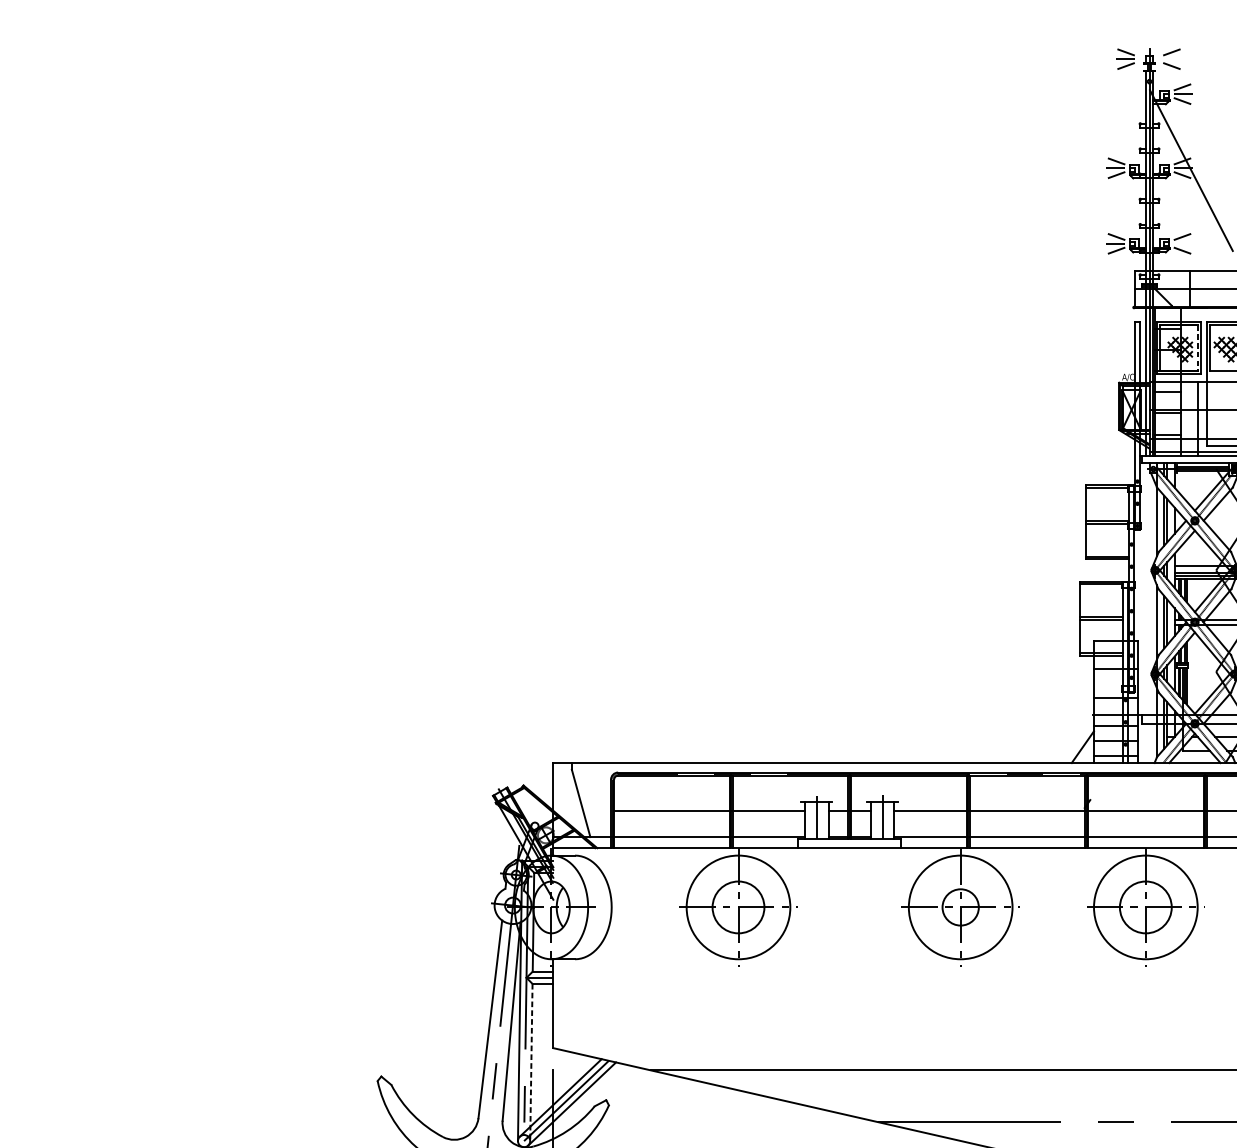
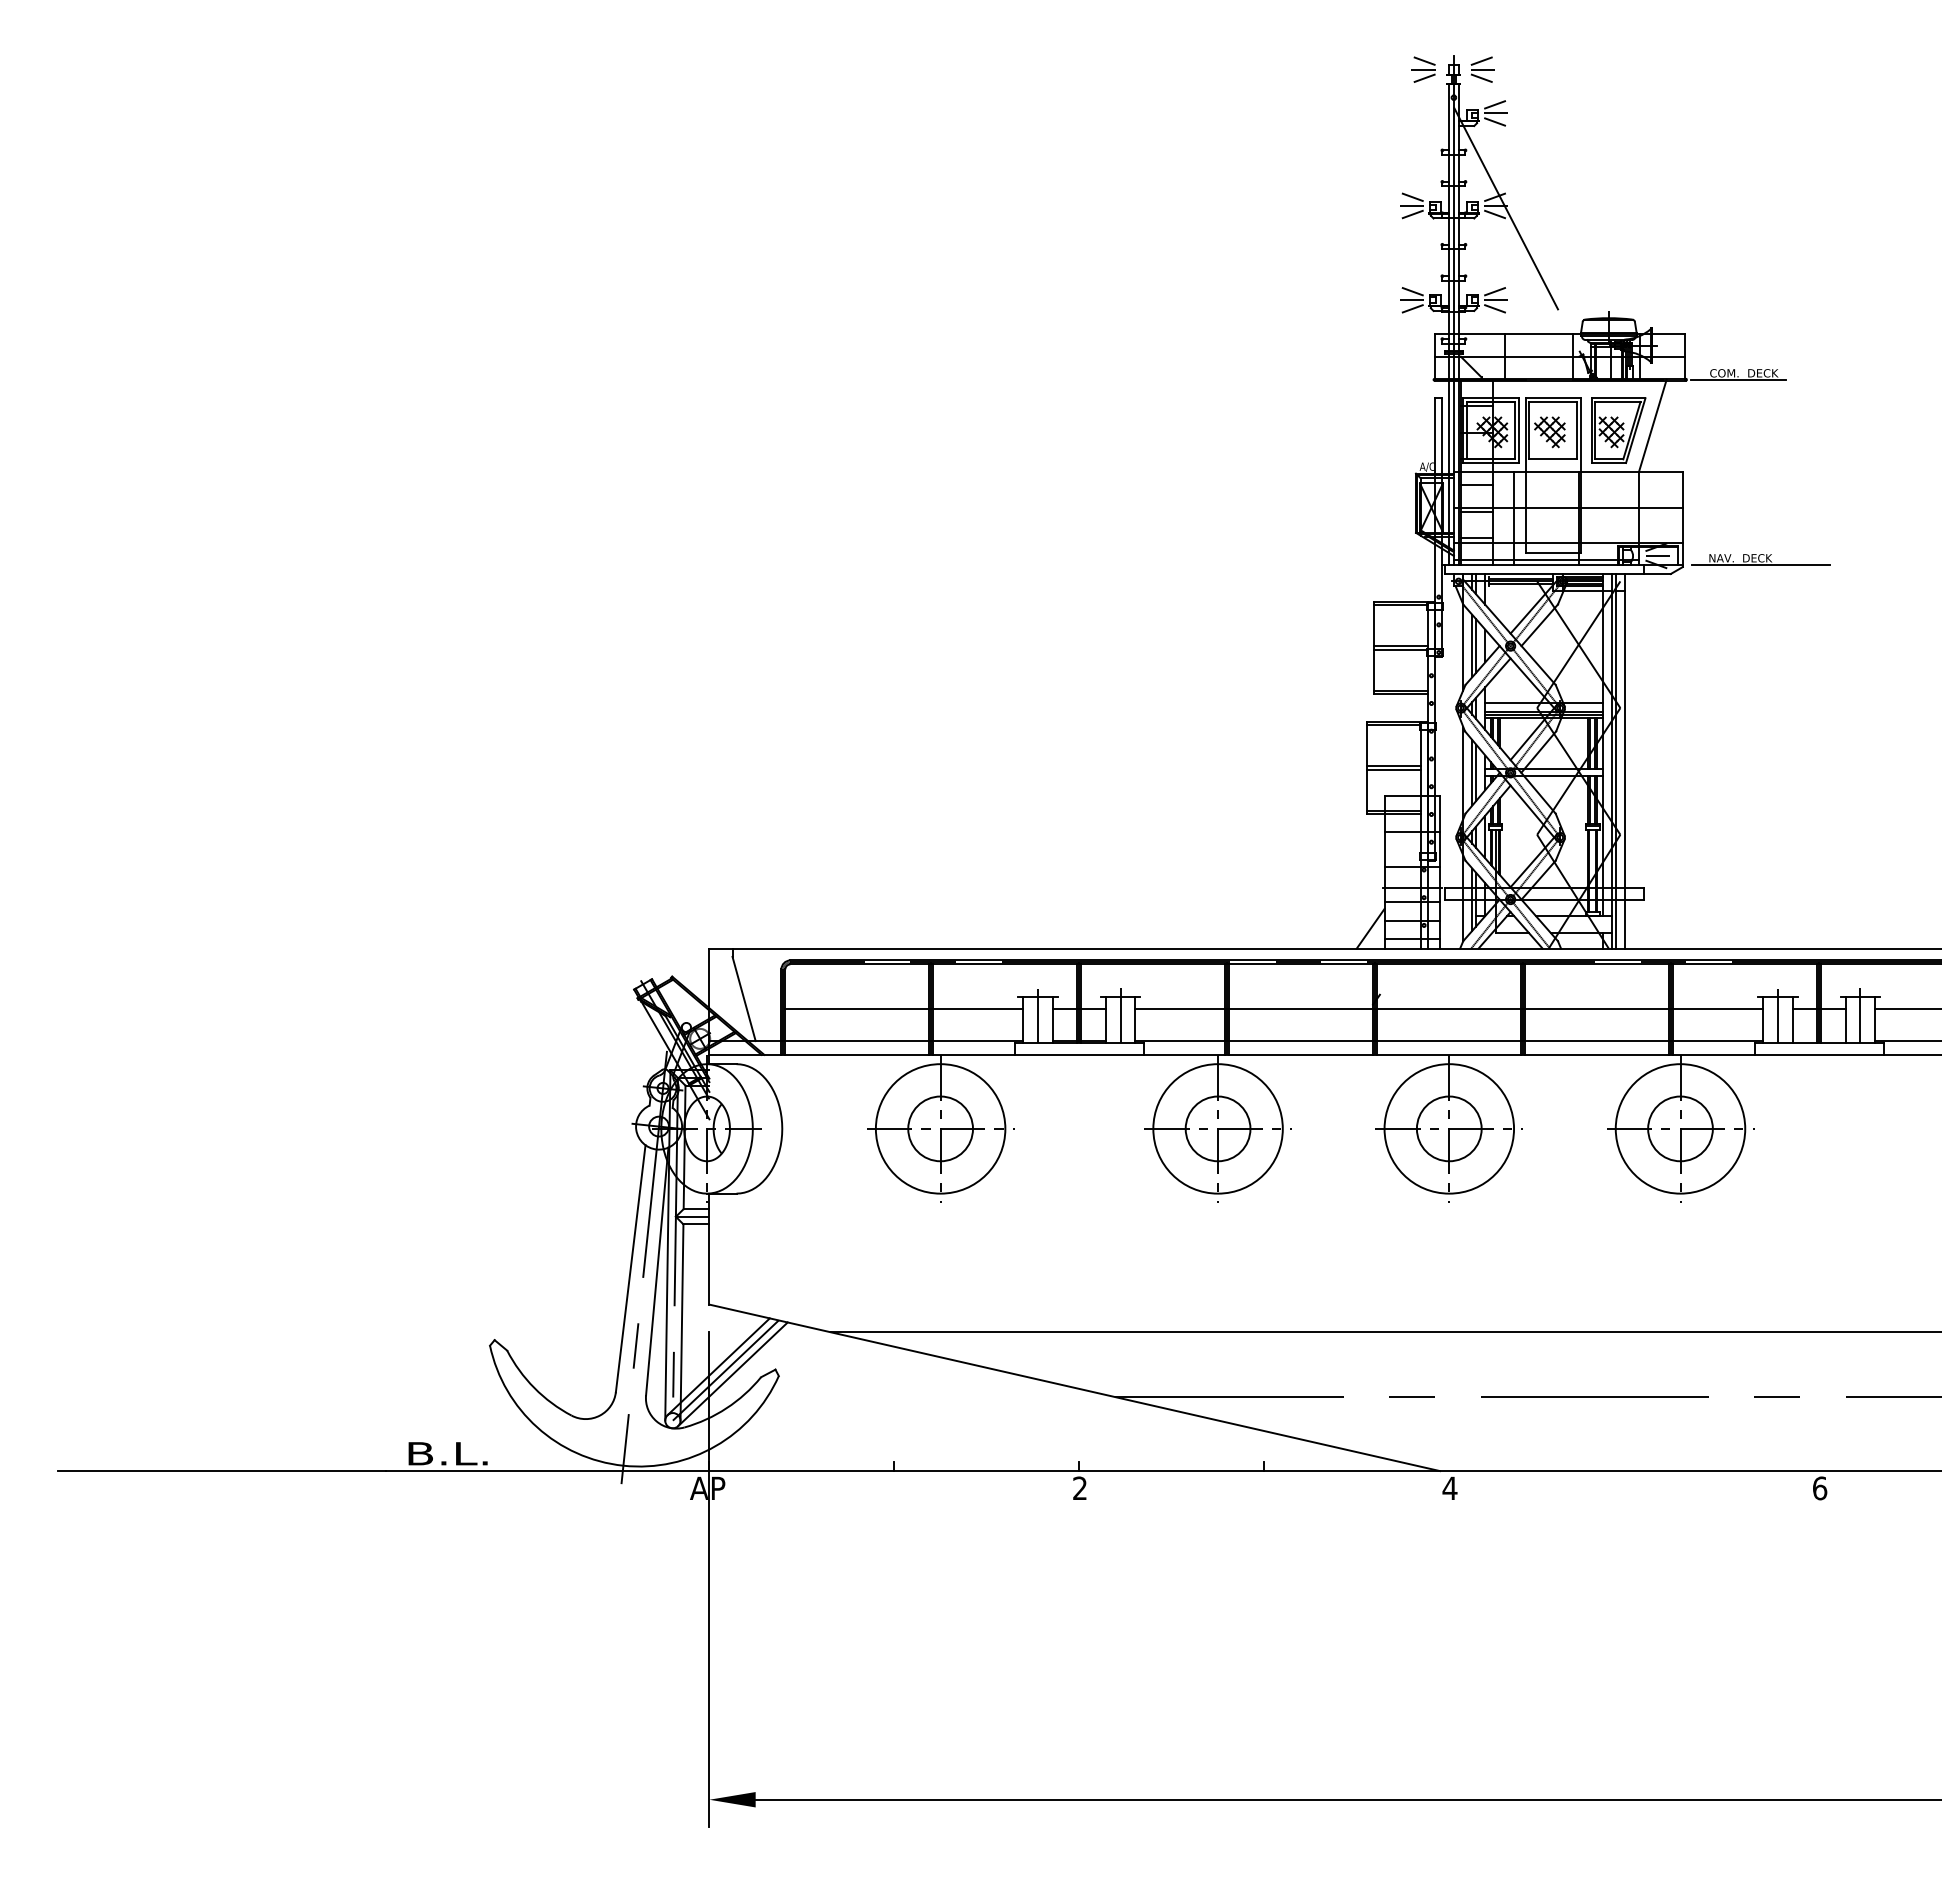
line: (1172, 59) -> (1482, 69), added
line: (1183, 244) -> (1496, 300), added
line: (1198, 348) -> (1514, 430), dashed -> solid
circle: (960, 907) -> (1217, 1128), size x1.43
line: (530, 1063) -> (681, 1323), dashed -> solid

